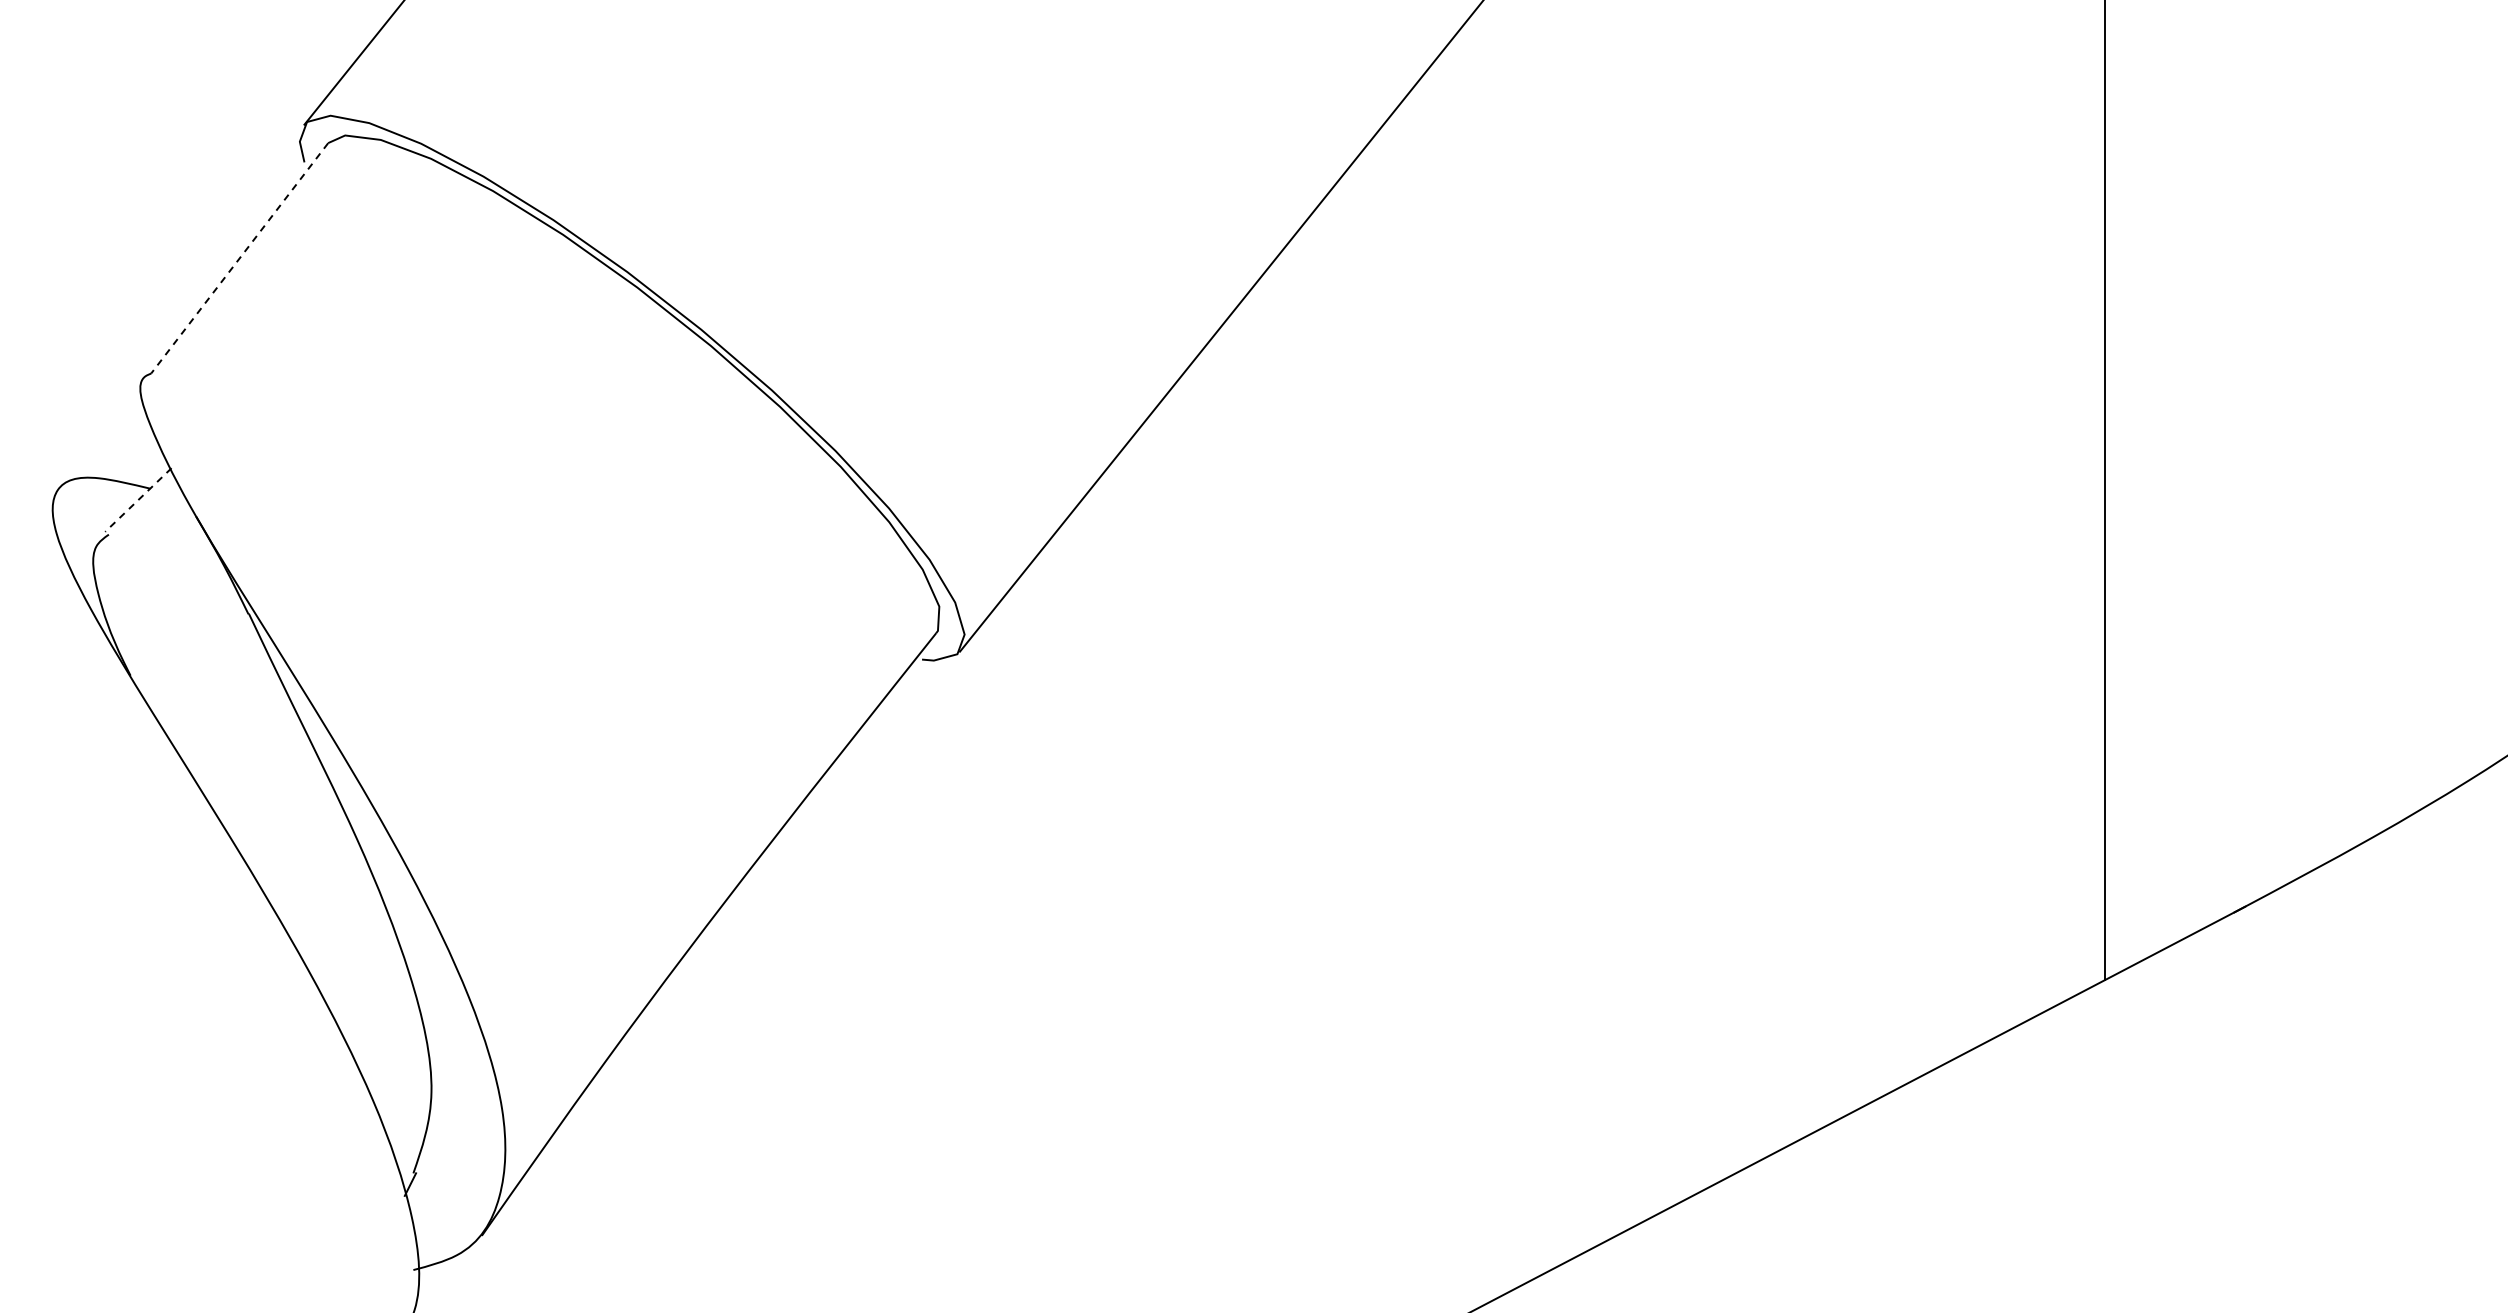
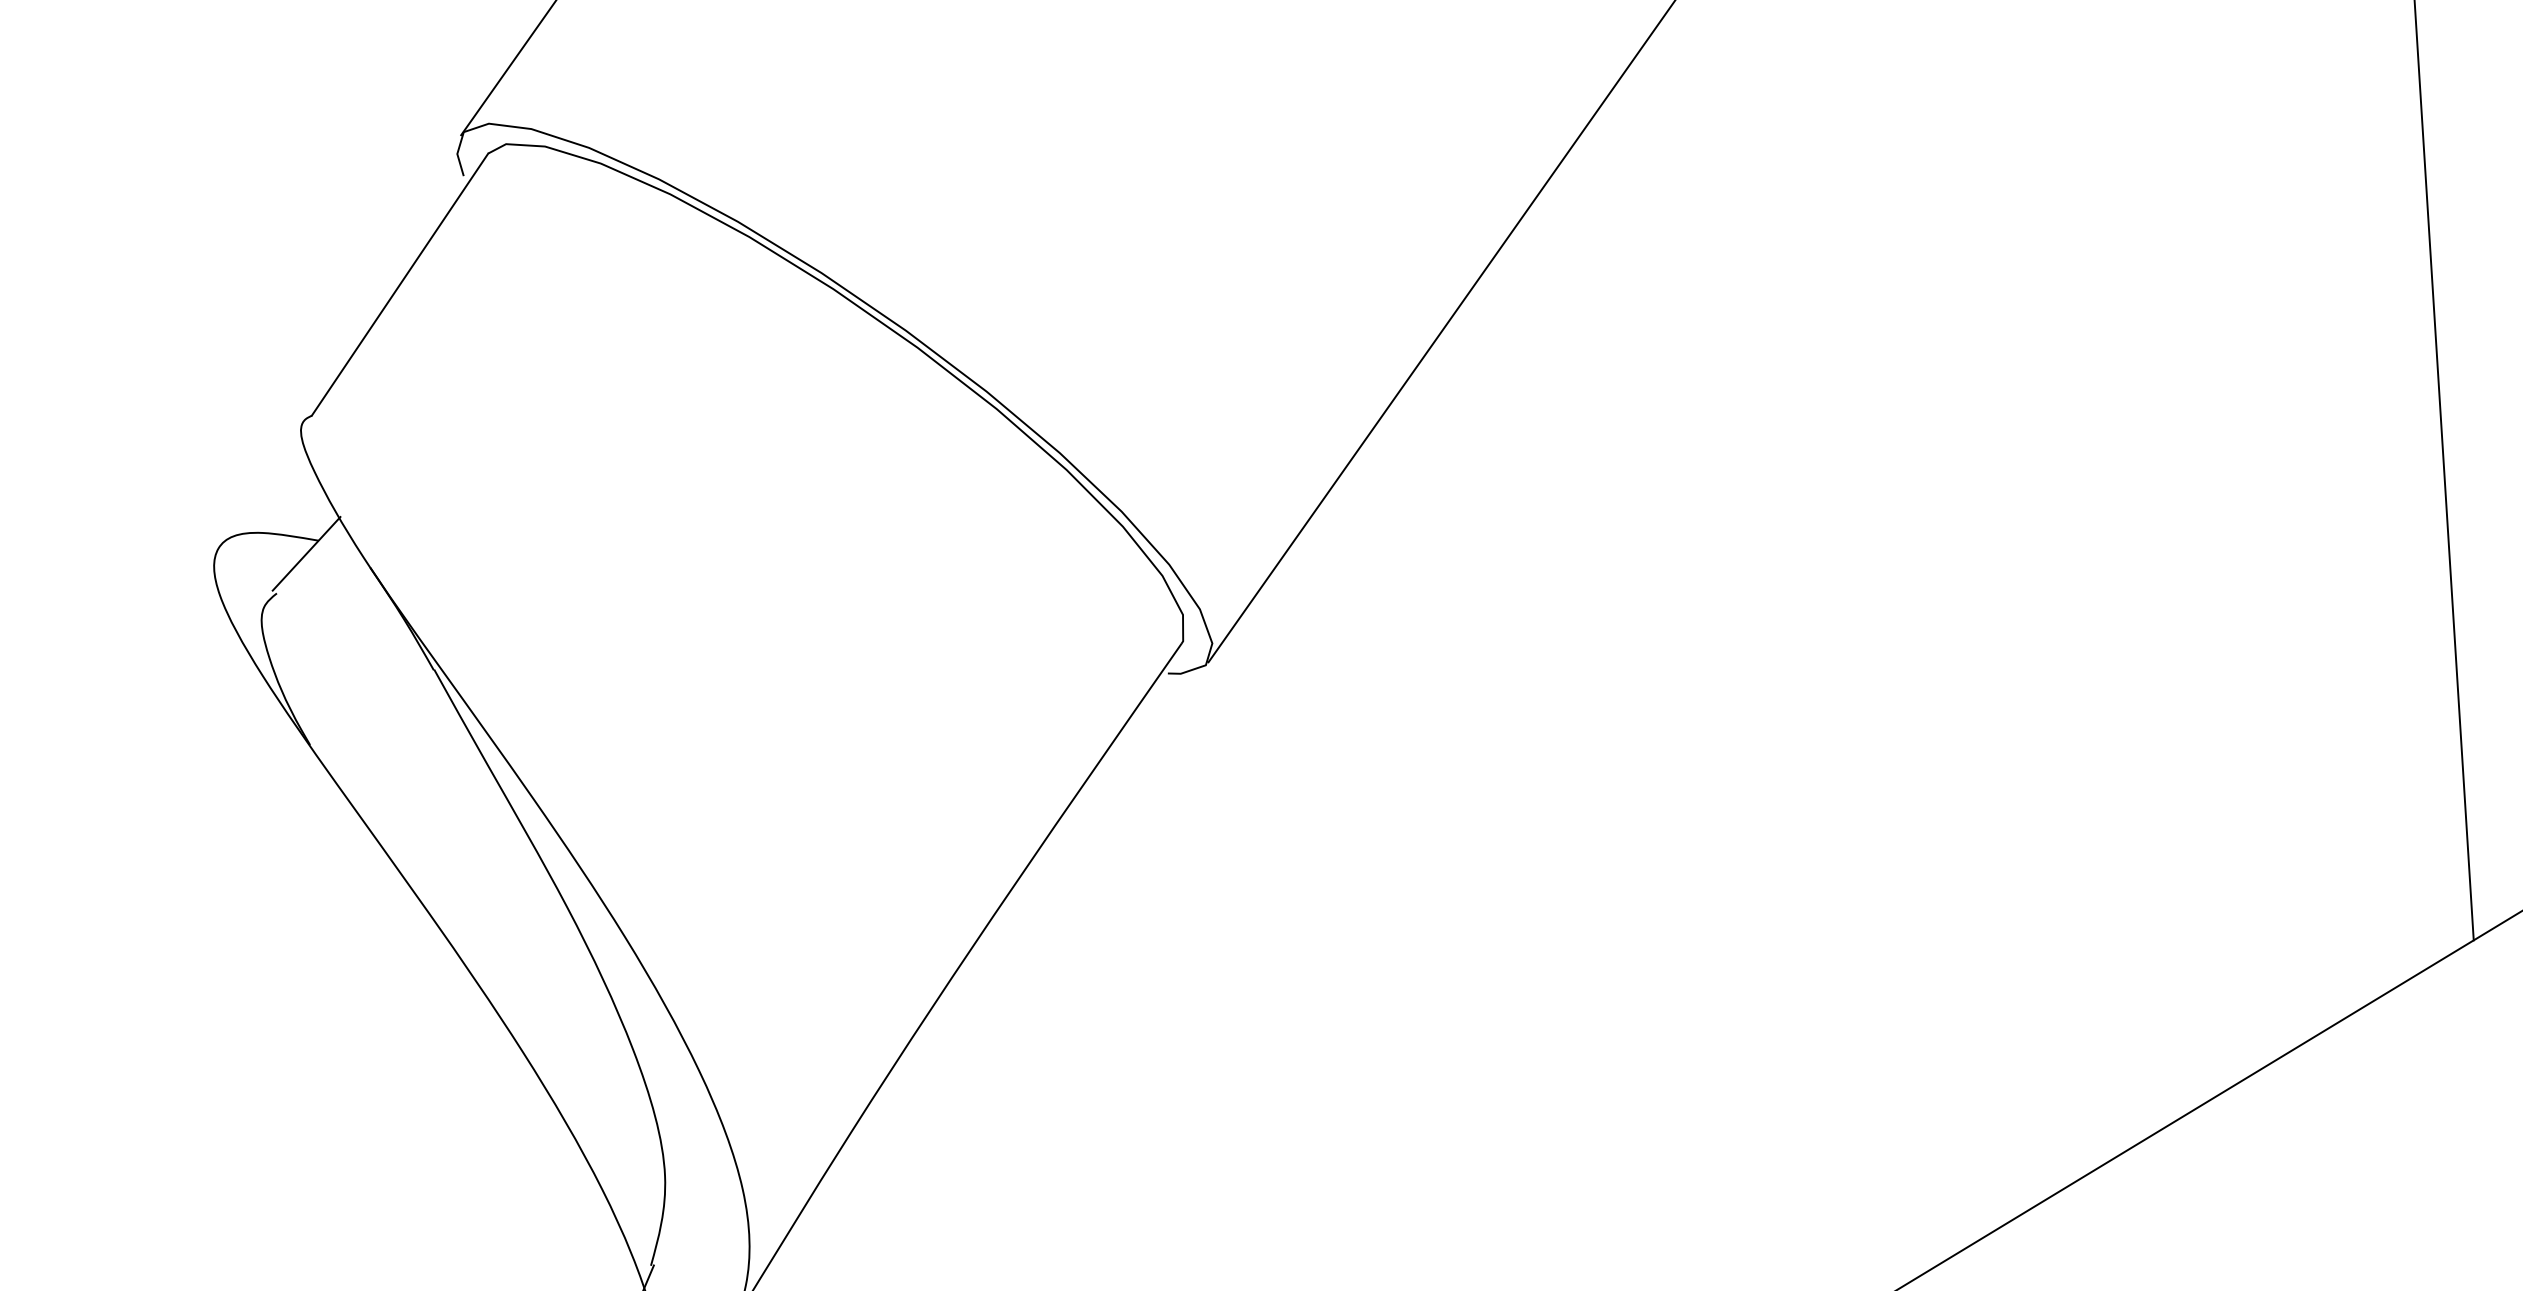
line: (239, 258) -> (399, 284), dashed -> solid
line: (138, 500) -> (306, 554), dashed -> solid

